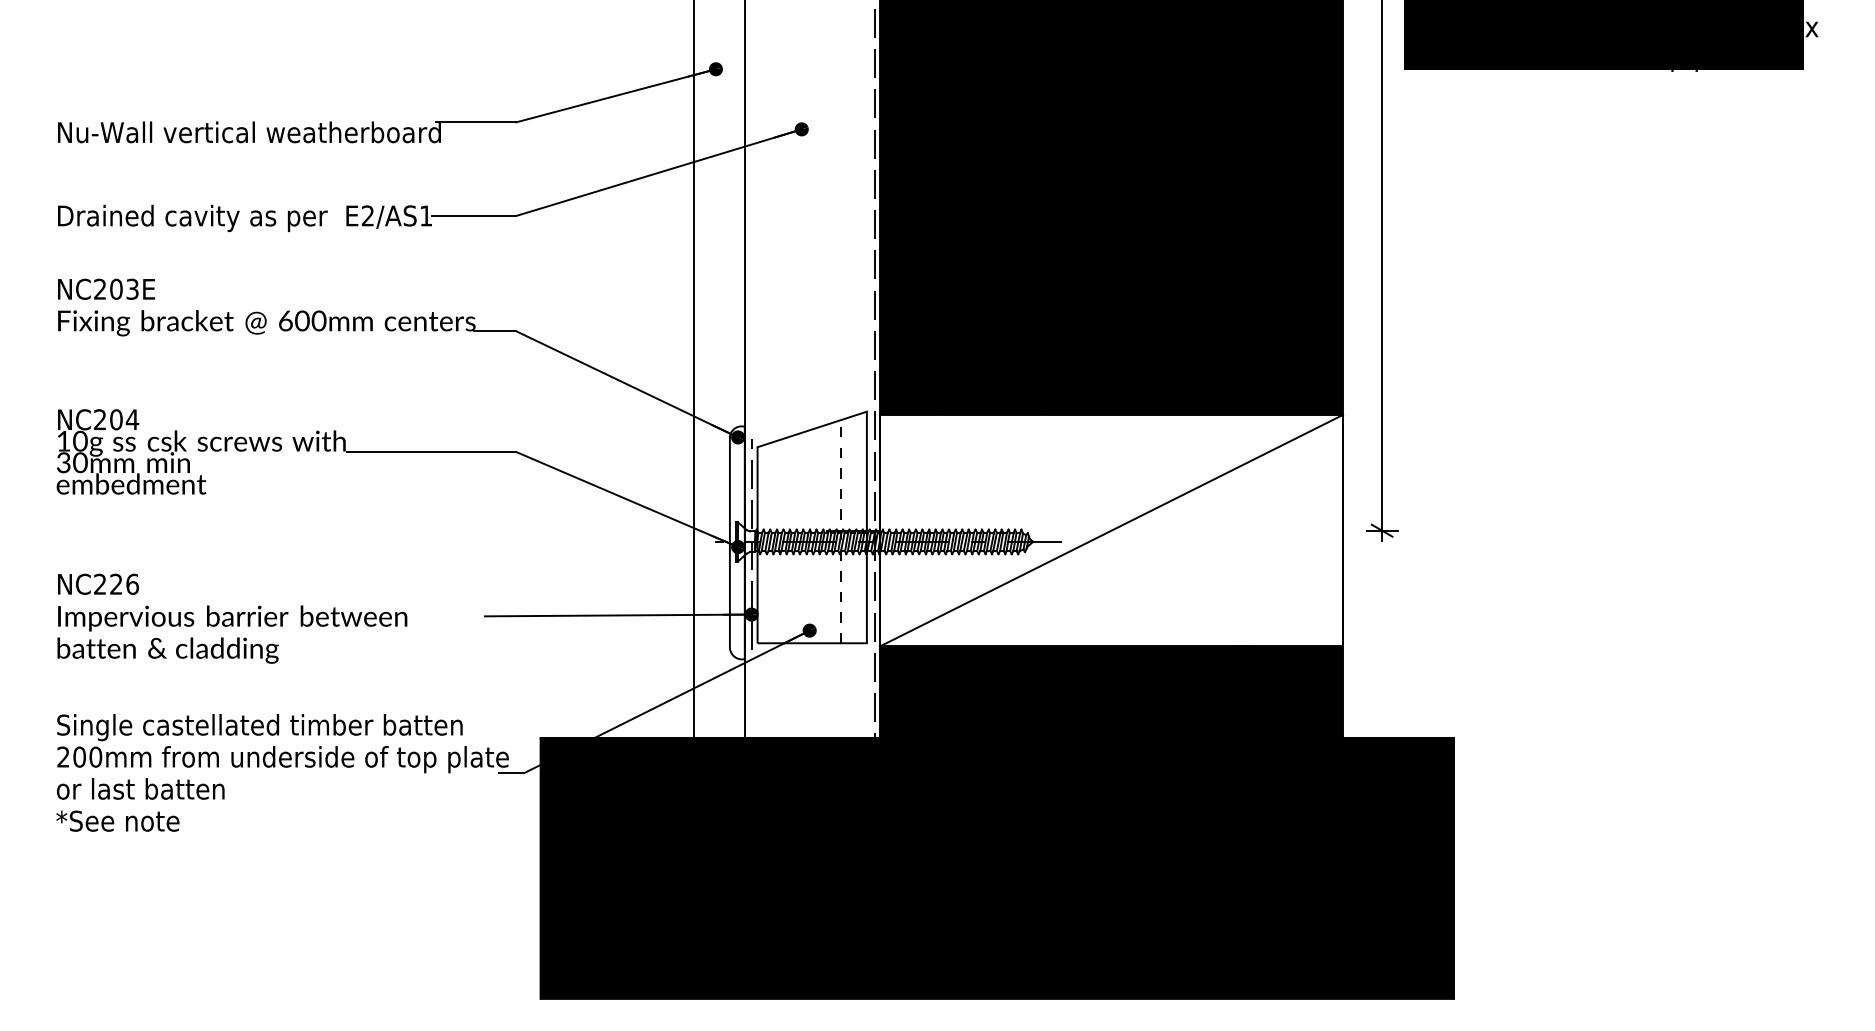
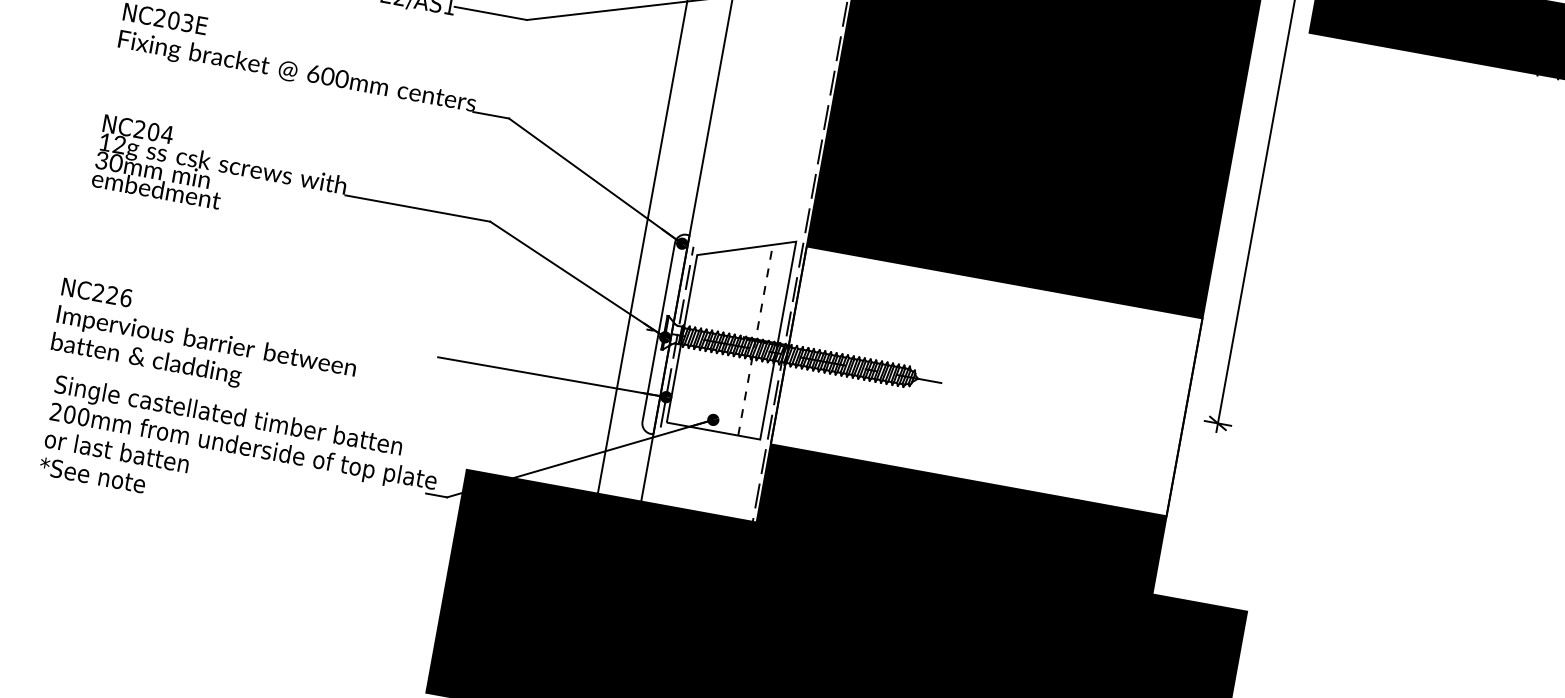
text: (80, 441) -> (119, 145), 10g -> 12g
line: (1111, 530) -> (986, 381), removed
text: (232, 618) -> (206, 342), moved

